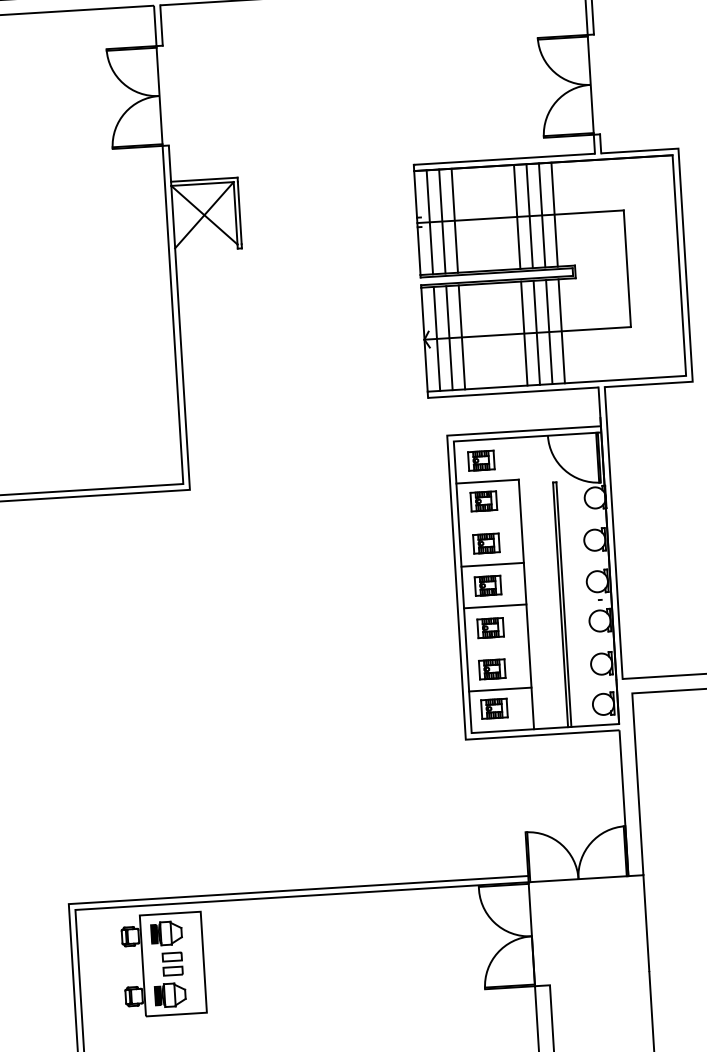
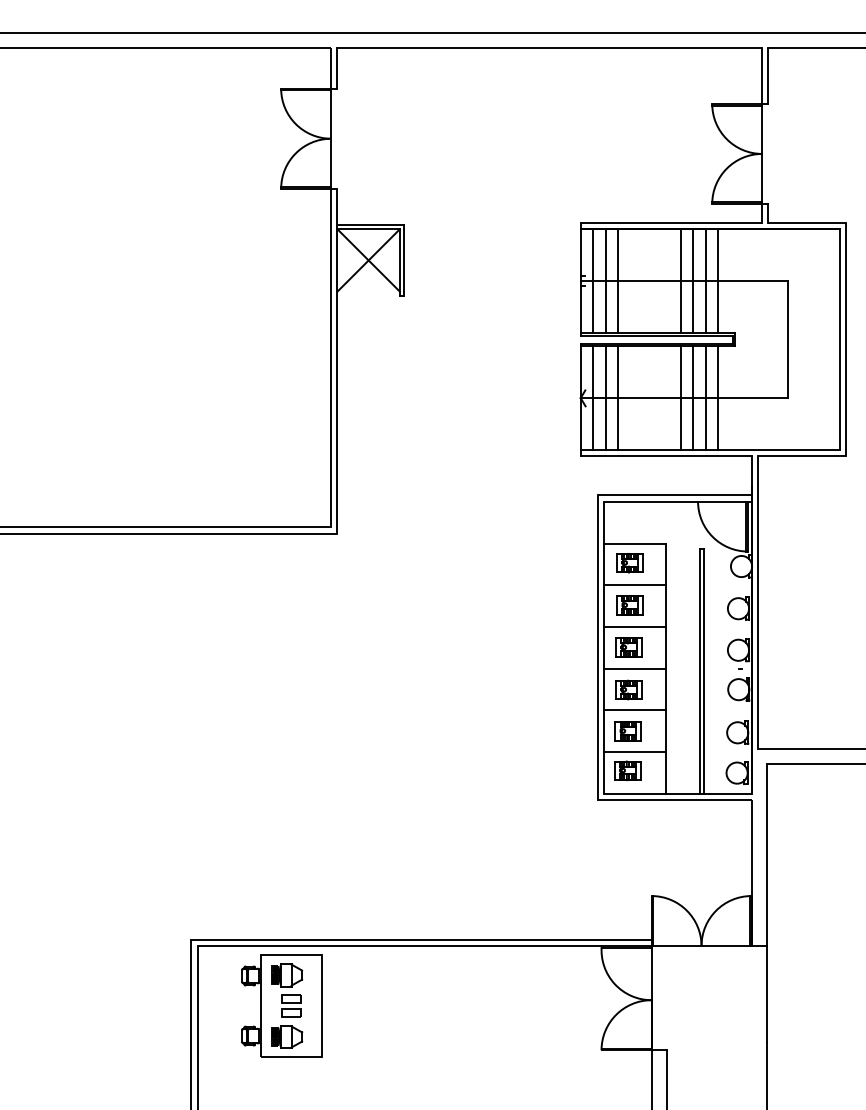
part: (480, 460) -> (629, 522), removed
line: (489, 523) -> (634, 585), added
line: (497, 648) -> (634, 710), added

